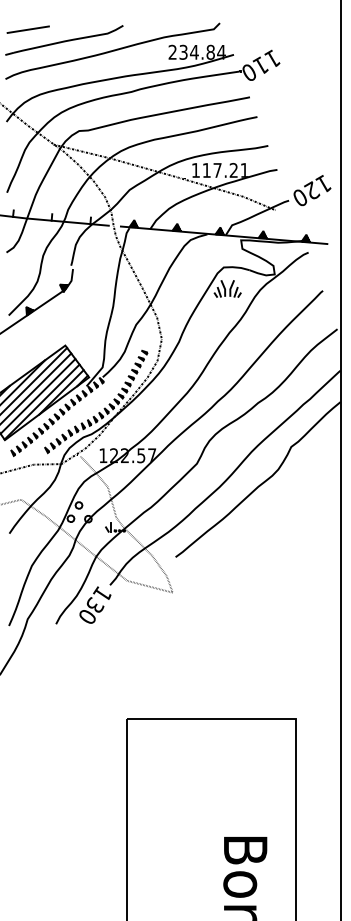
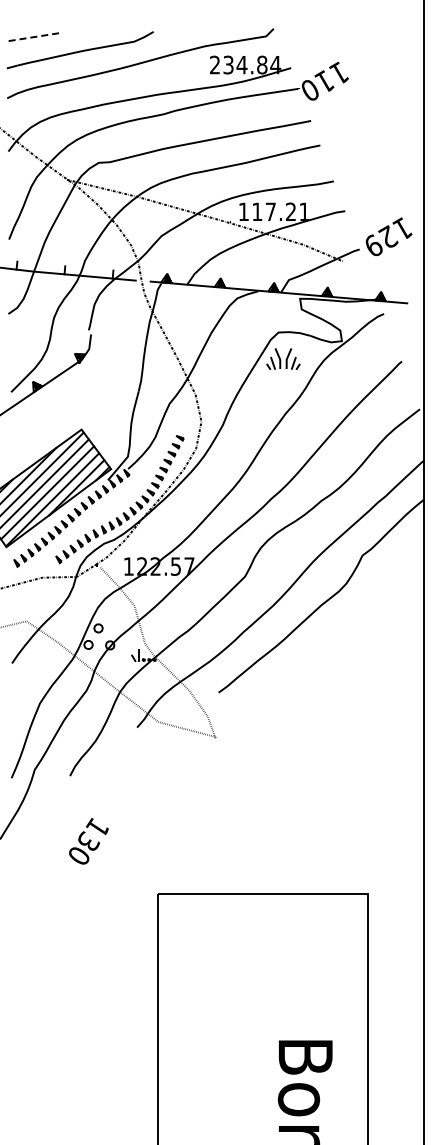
line: (28, 29) -> (35, 36), solid -> dashed
text: (300, 197) -> (373, 245), 120 -> 129
text: (95, 605) -> (88, 841), moved

